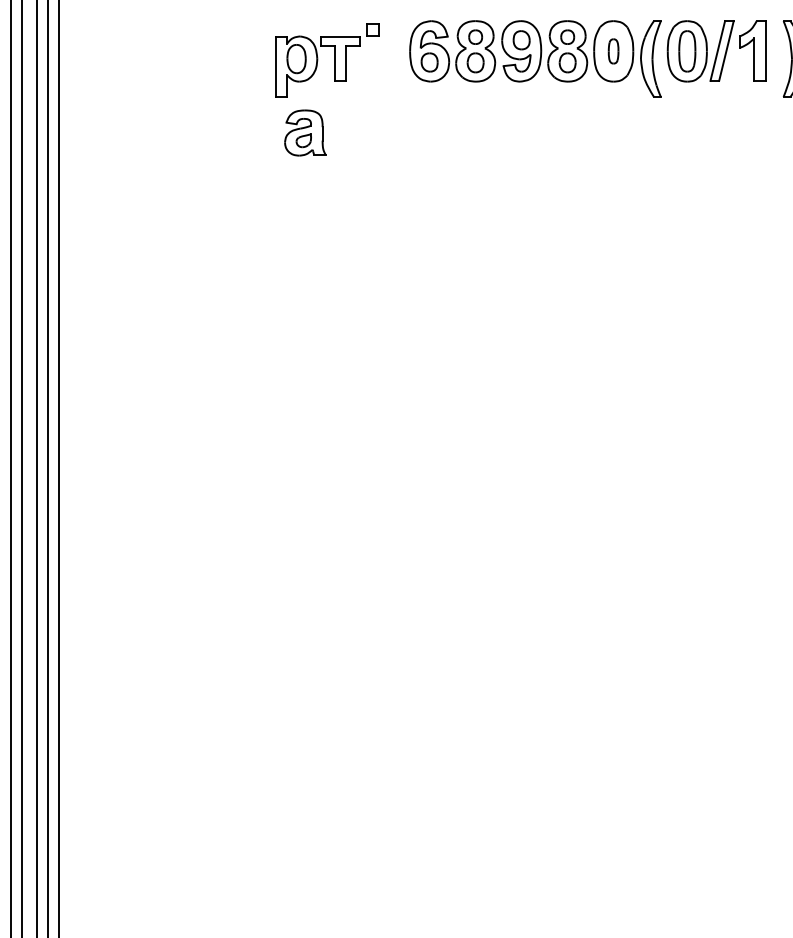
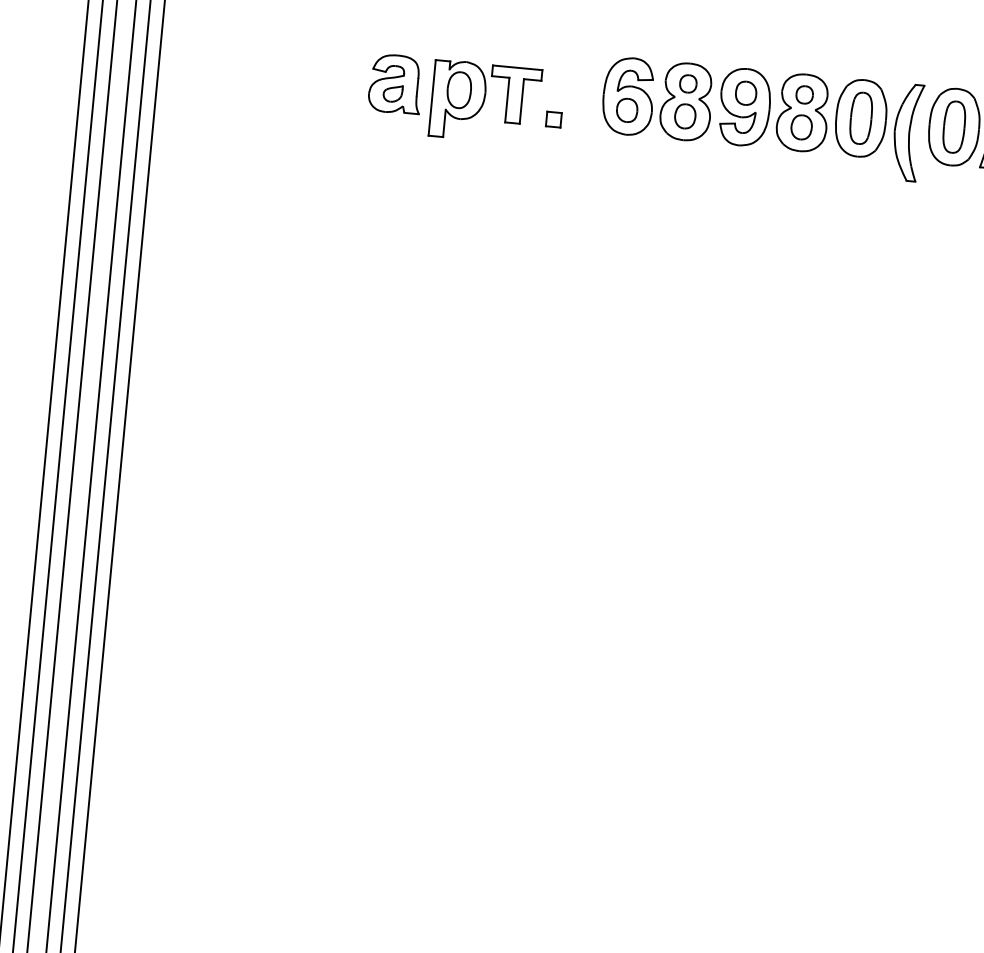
part: (372, 29) -> (553, 118), moved
part: (613, 51) -> (860, 118), size x1.67
part: (305, 132) -> (396, 83), moved

